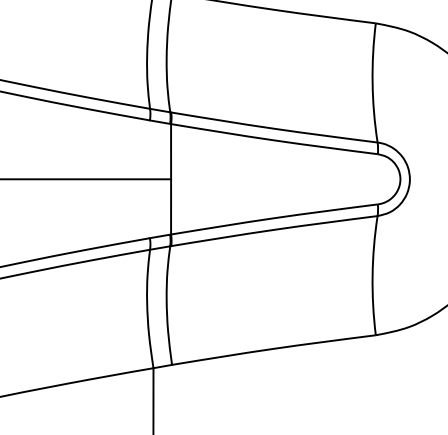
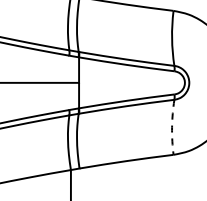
arc: (373, 275) -> (172, 127), solid -> dashed

